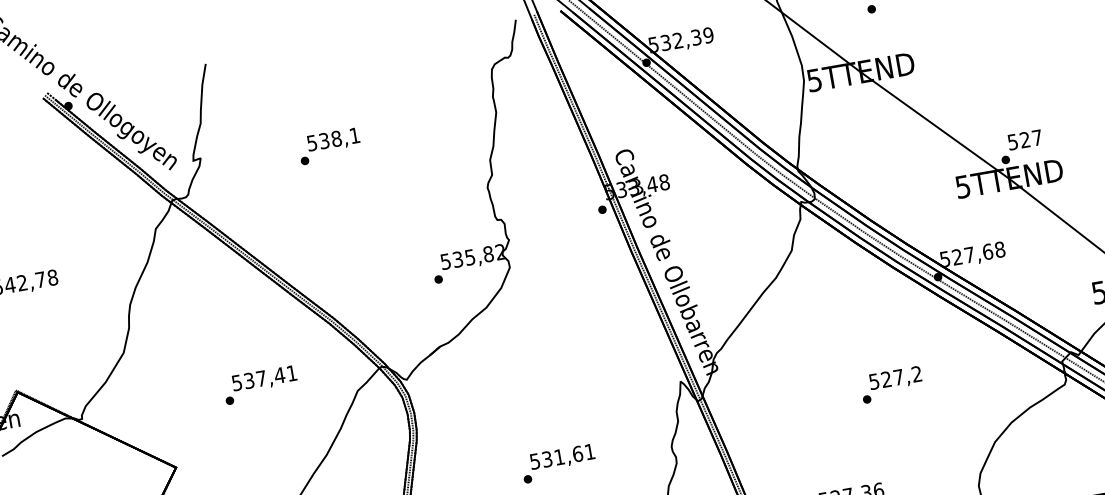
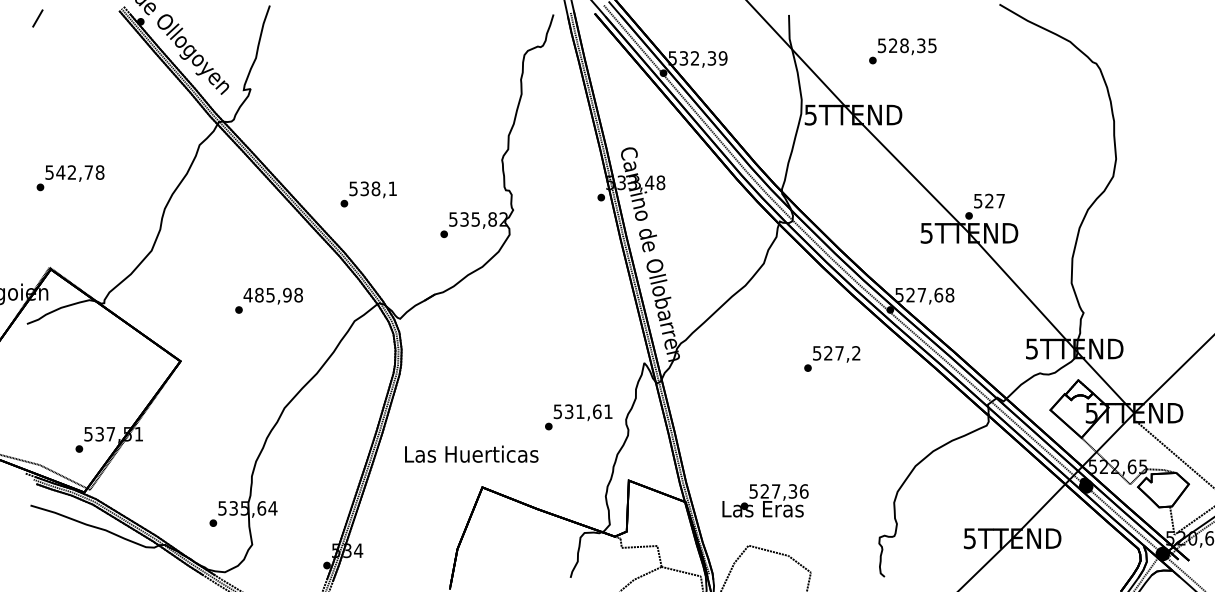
text: (329, 146) -> (368, 194), moved
text: (263, 377) -> (272, 294), 537,41 -> 485,98
text: (891, 384) -> (832, 358), moved
text: (558, 463) -> (578, 417), moved

